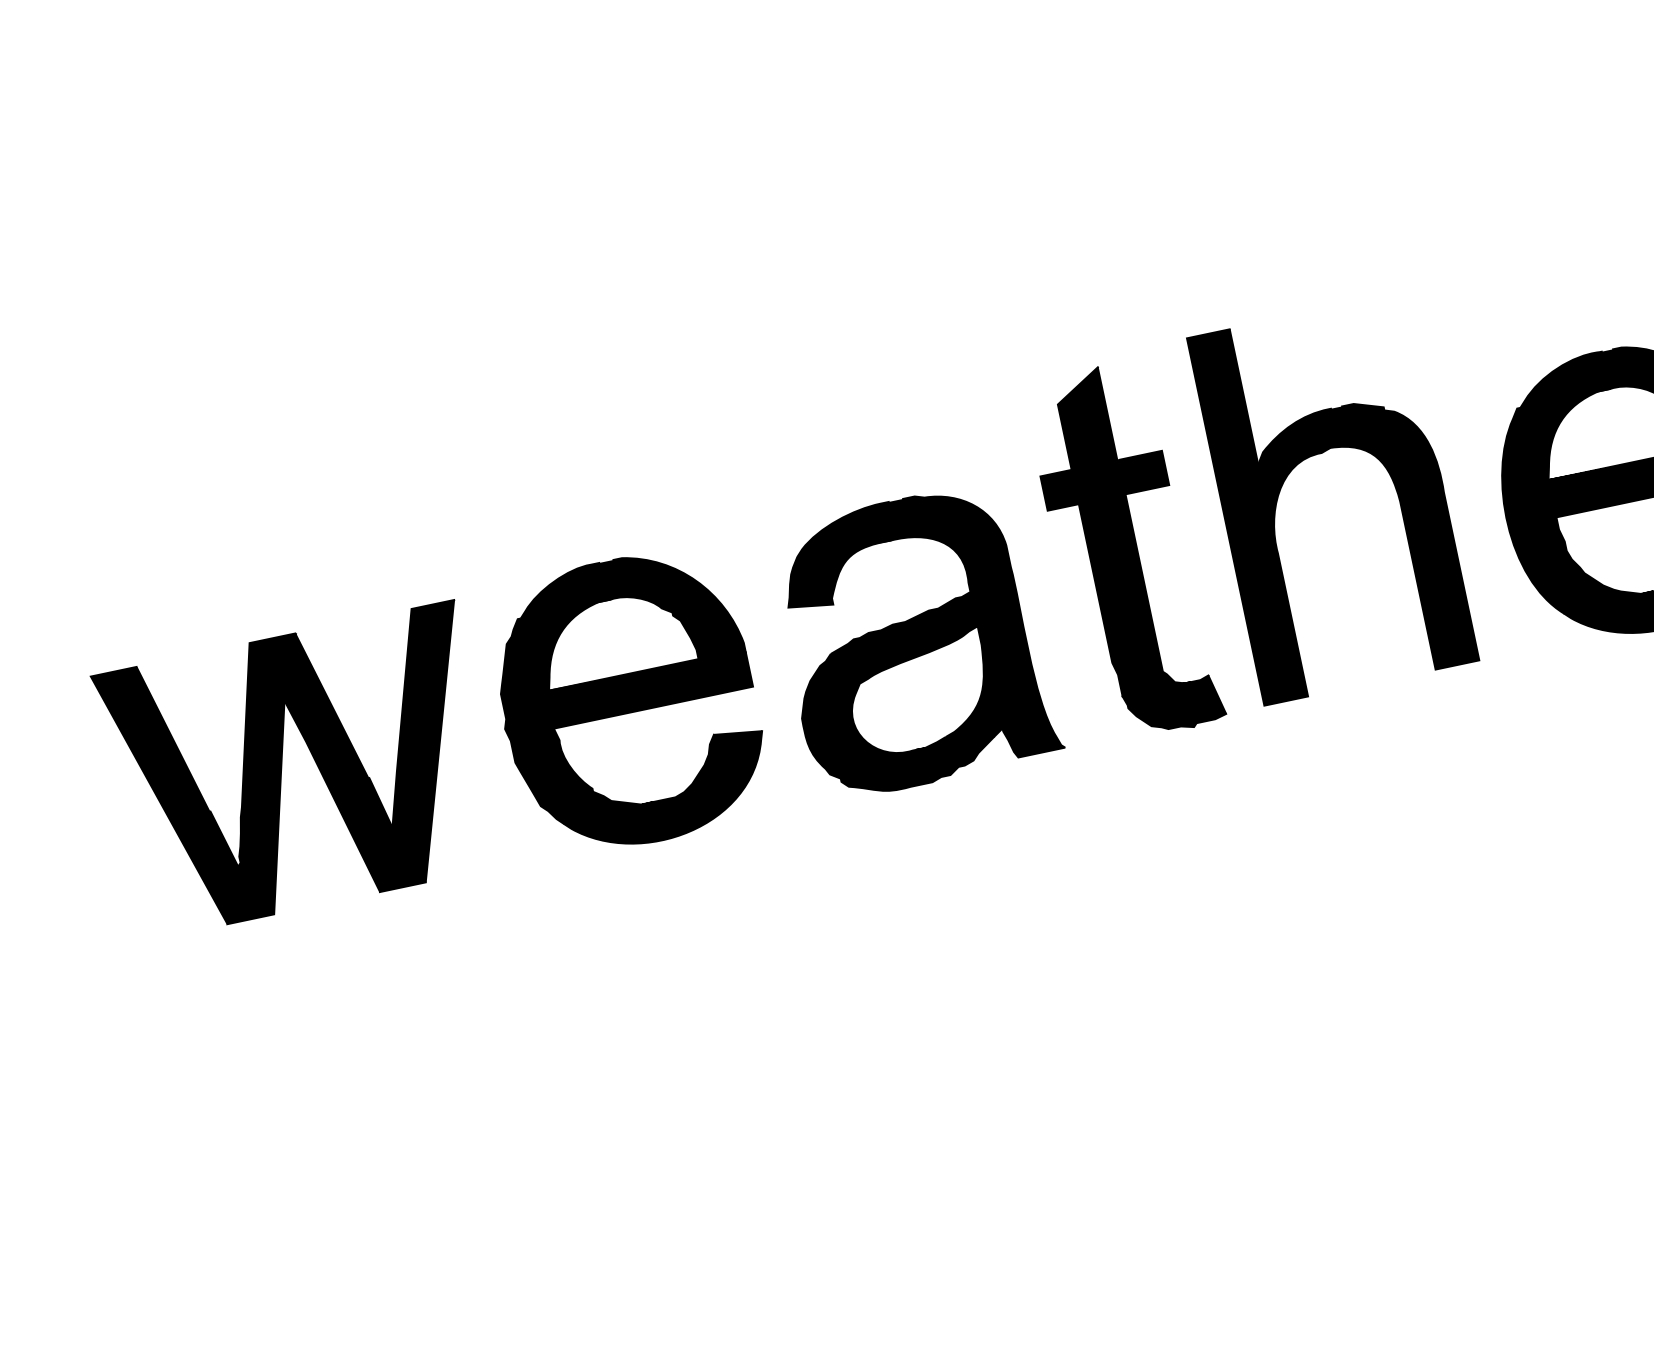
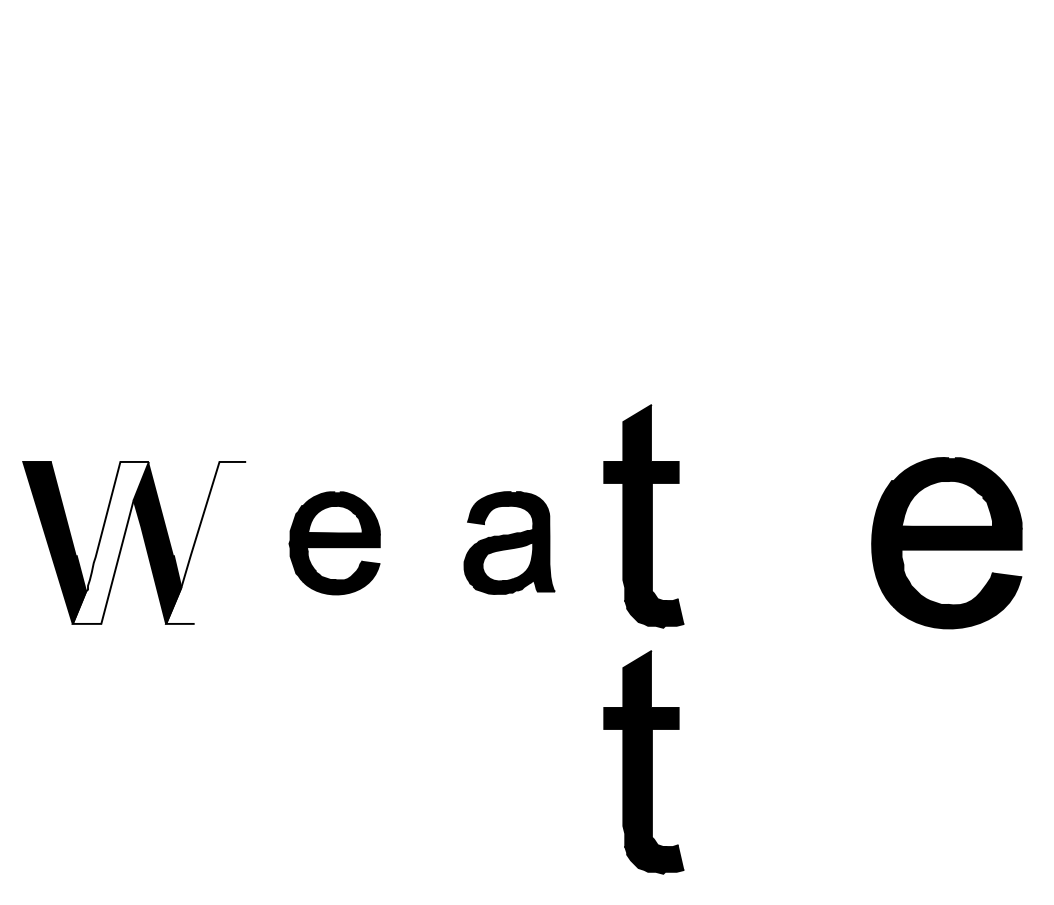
part: (1314, 457) -> (767, 484), removed
part: (913, 640) -> (509, 542), size x0.6
part: (627, 702) -> (334, 543), size x0.6
fill: (418, 745) -> (206, 542), removed
fill: (261, 778) -> (110, 542), removed
part: (1208, 954) -> (643, 762), added

